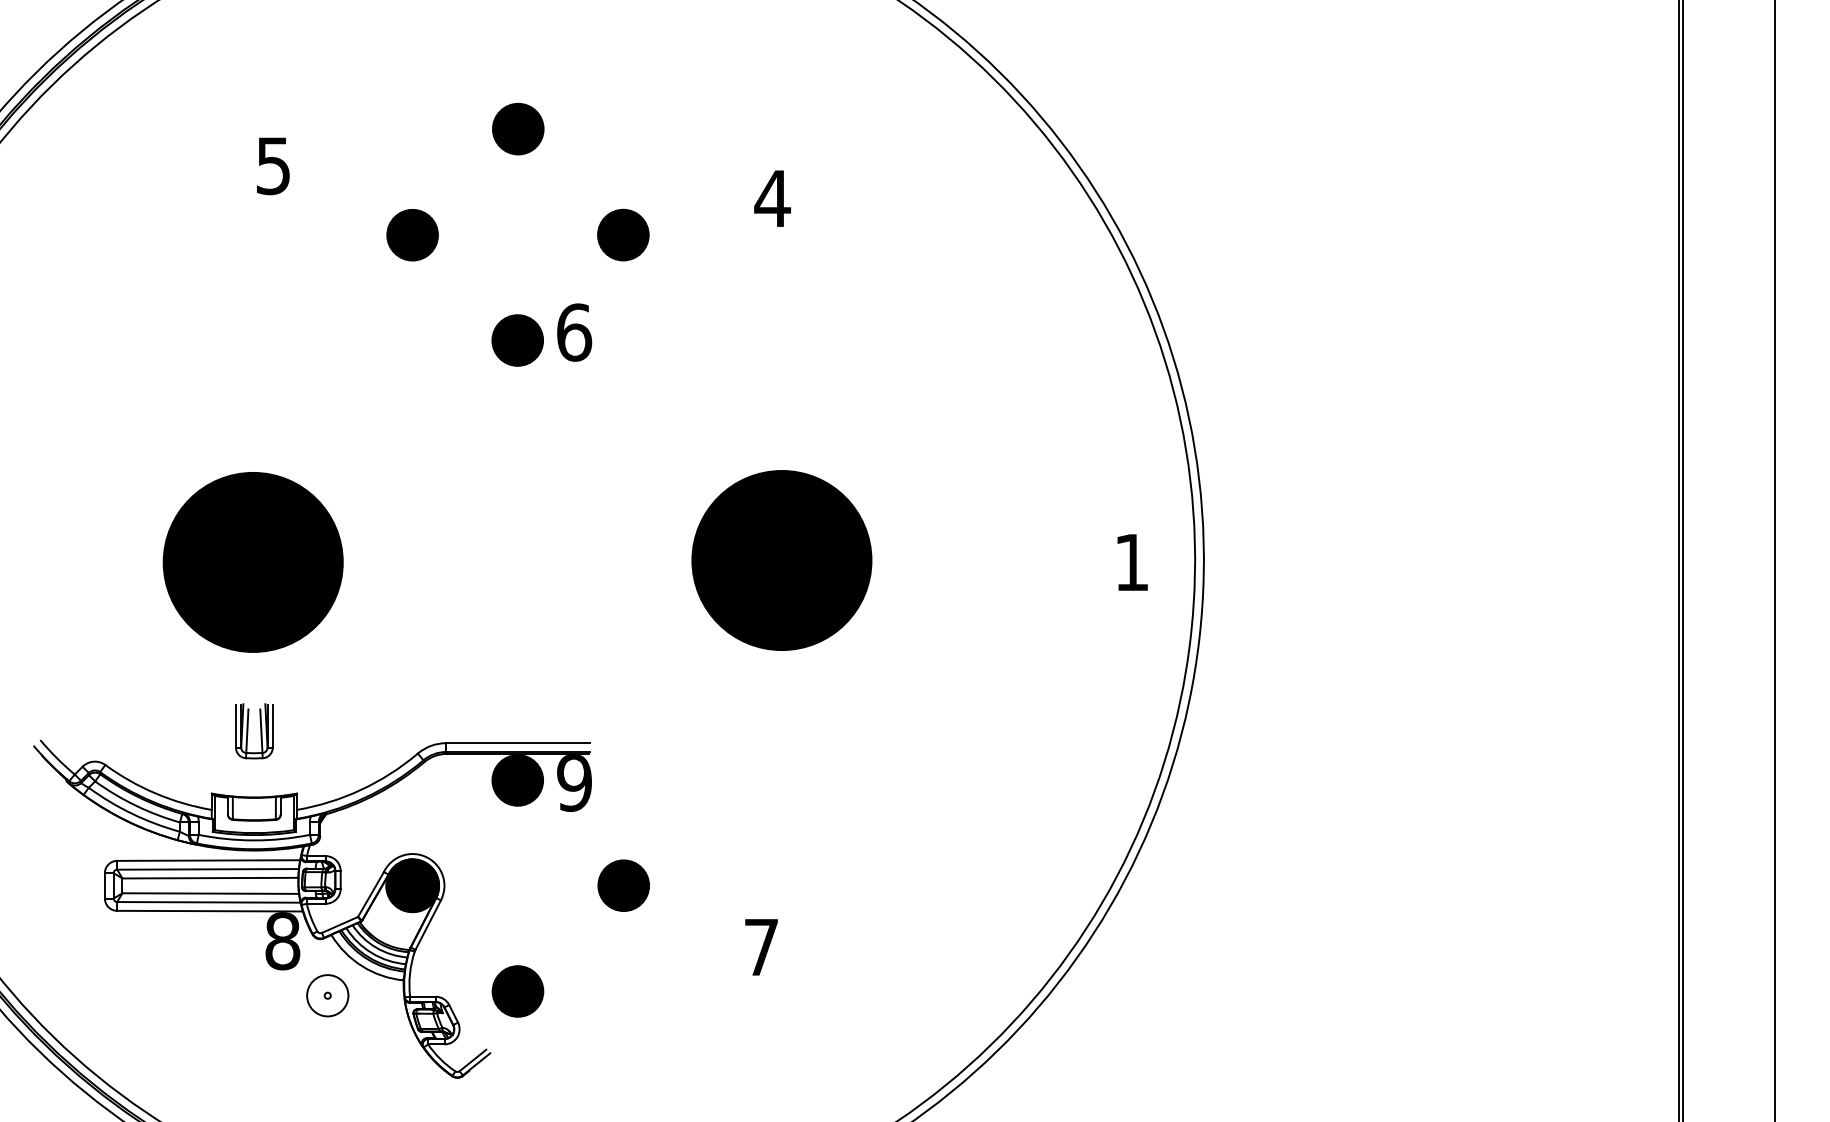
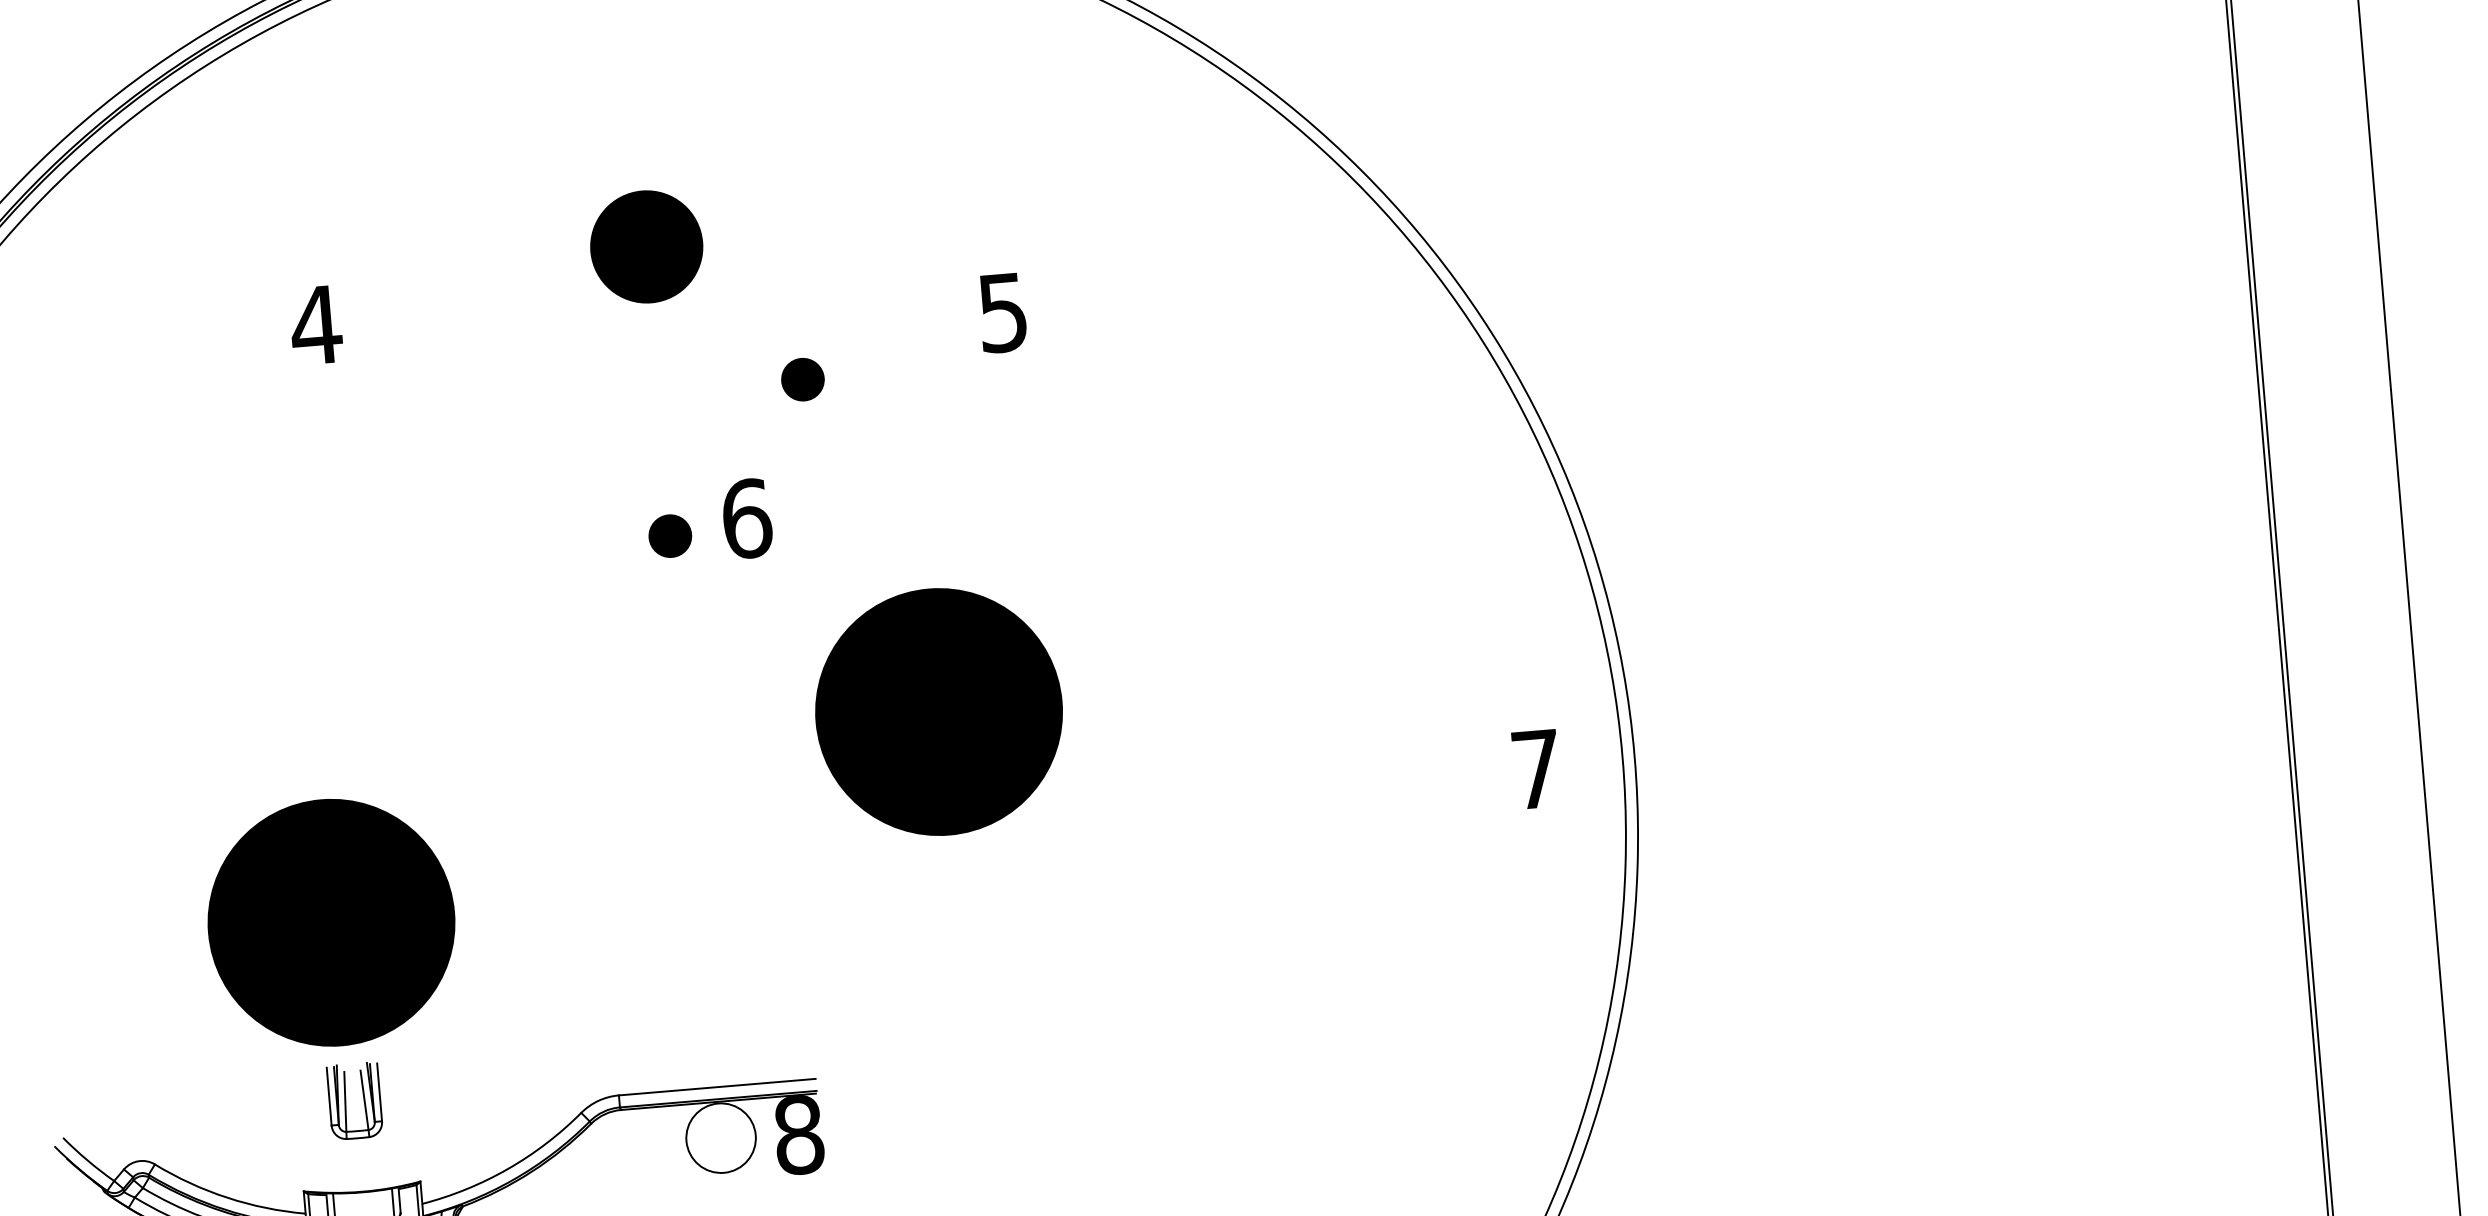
part: (518, 128) -> (647, 245), size x1.6
text: (273, 166) -> (316, 326), 5 -> 4
text: (772, 198) -> (1002, 312), 4 -> 5
part: (623, 234) -> (803, 378), size x0.6
part: (412, 235) -> (514, 404), removed
part: (517, 340) -> (670, 536), size x0.6
part: (781, 560) -> (938, 712), moved
part: (252, 562) -> (330, 922), moved
text: (1131, 562) -> (1535, 769), 1 -> 7
fill: (517, 780) -> (720, 1138), removed
text: (574, 783) -> (799, 1135), 9 -> 8

